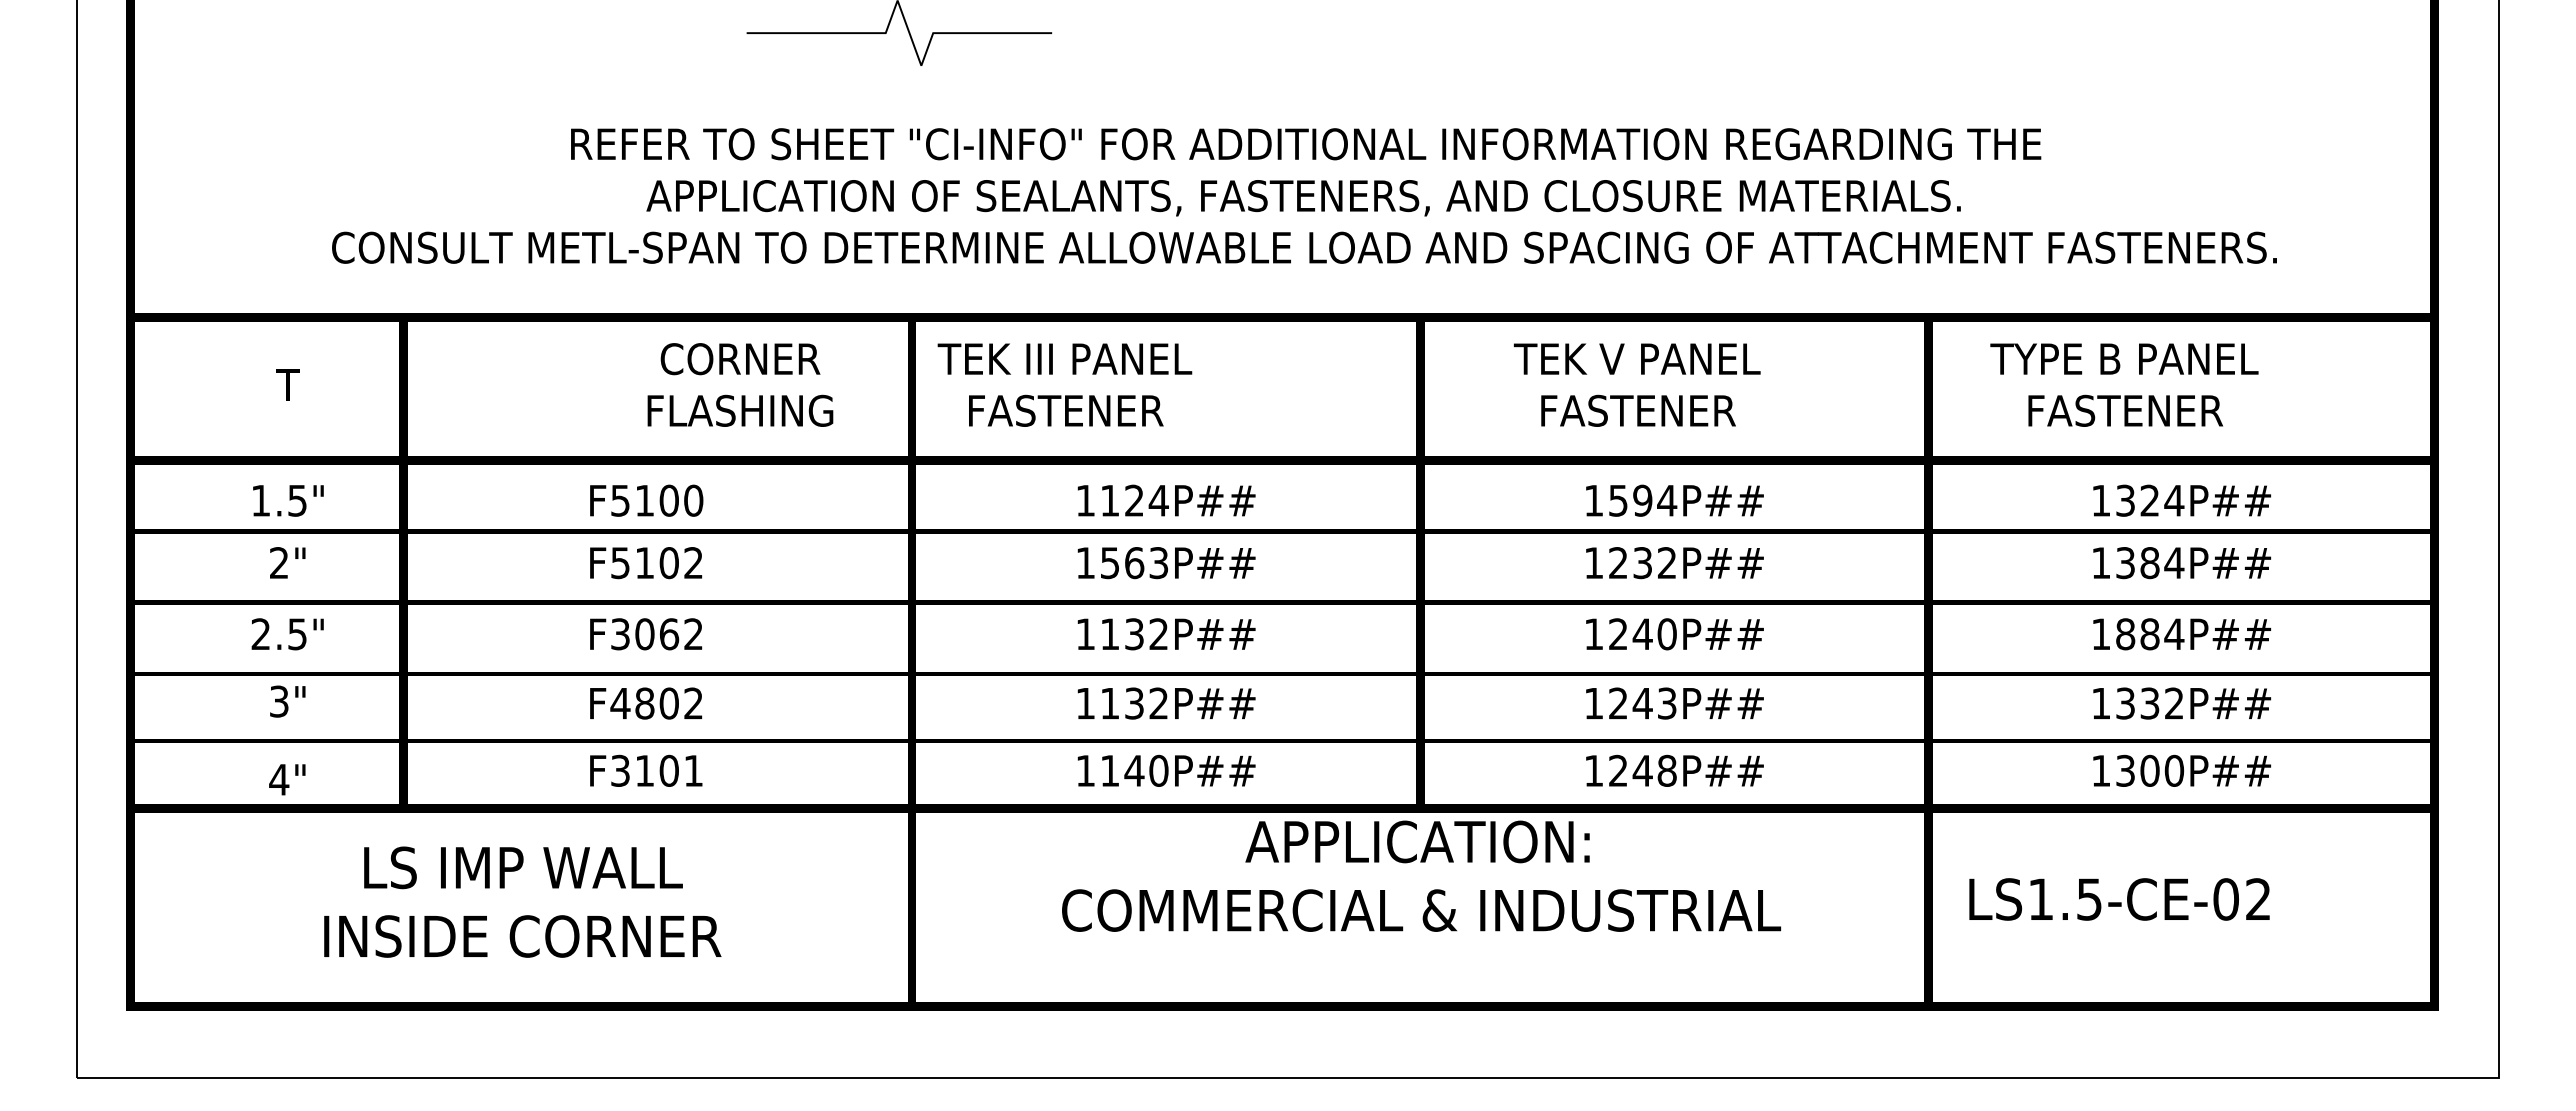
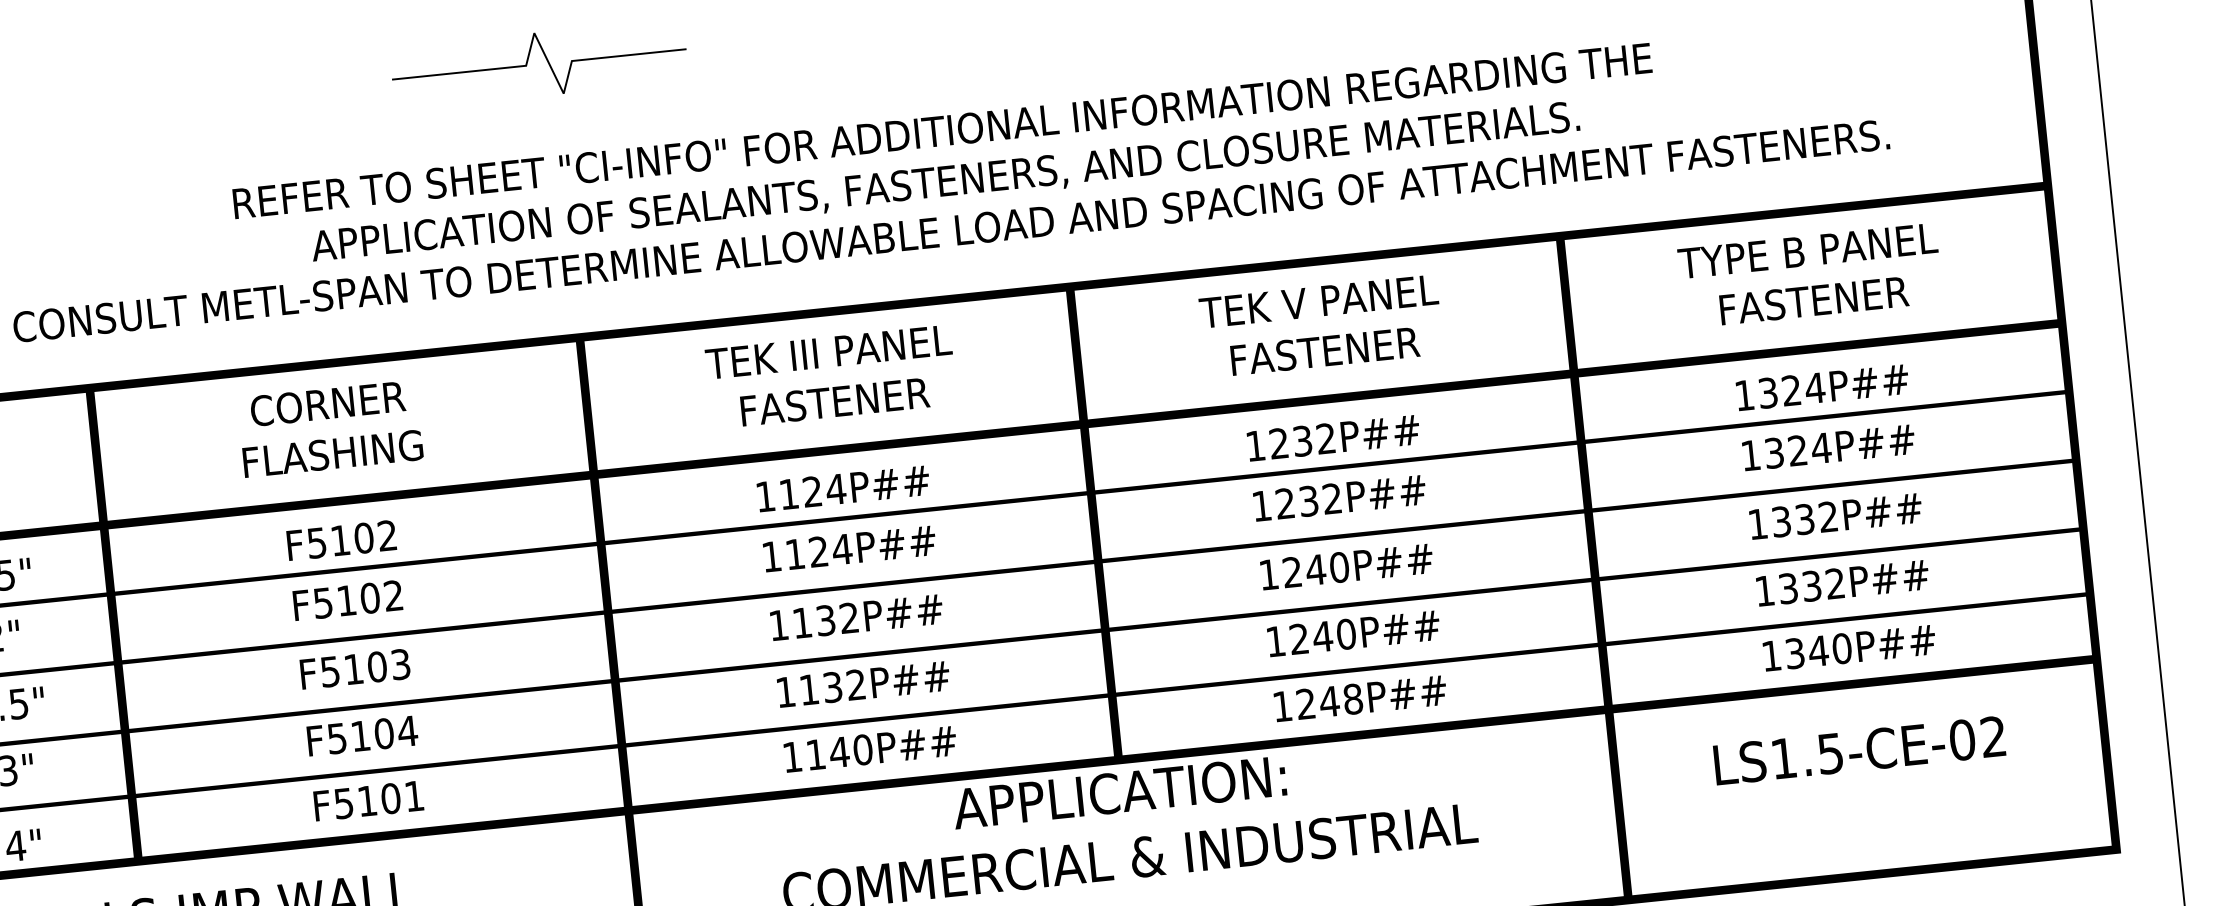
text: (740, 384) -> (330, 428), moved
text: (1064, 384) -> (830, 376), moved
text: (1636, 384) -> (1320, 326), moved
text: (2124, 384) -> (1810, 275), moved
text: (693, 500) -> (387, 535), F5100 -> F5102
text: (1643, 500) -> (1303, 440), 1594P## -> 1232P##
text: (1134, 563) -> (818, 552), 1563P## -> 1124P##
text: (2149, 563) -> (1797, 451), 1384P## -> 1324P##
text: (656, 634) -> (365, 668), F3062 -> F5103
text: (2150, 634) -> (1805, 519), 1884P## -> 1332P##
text: (656, 703) -> (371, 734), F4802 -> F5104
text: (1666, 703) -> (1345, 634), 1243P## -> 1240P##
text: (620, 770) -> (343, 803), F3101 -> F5101
text: (2149, 770) -> (1818, 650), 1300P## -> 1340P##
text: (2119, 899) -> (1859, 750), moved

